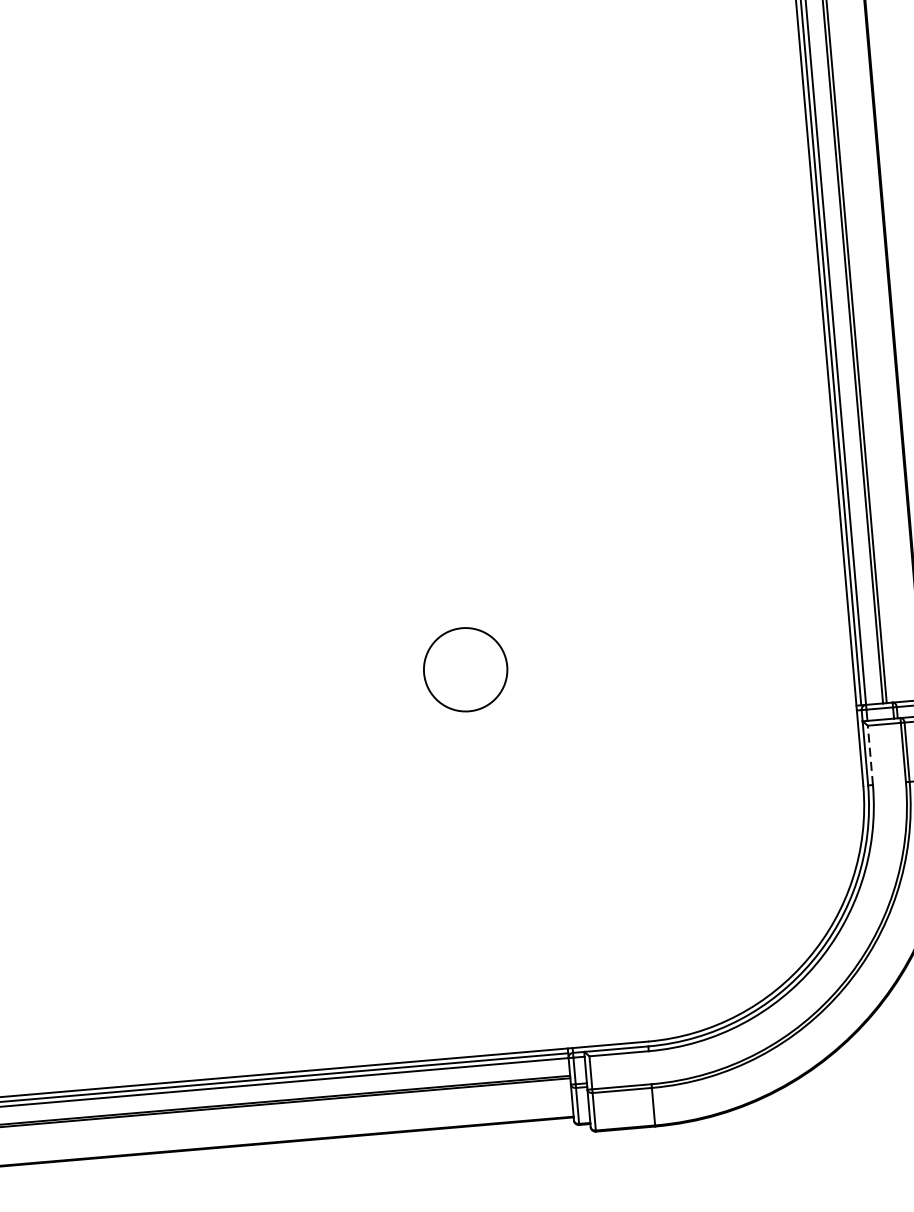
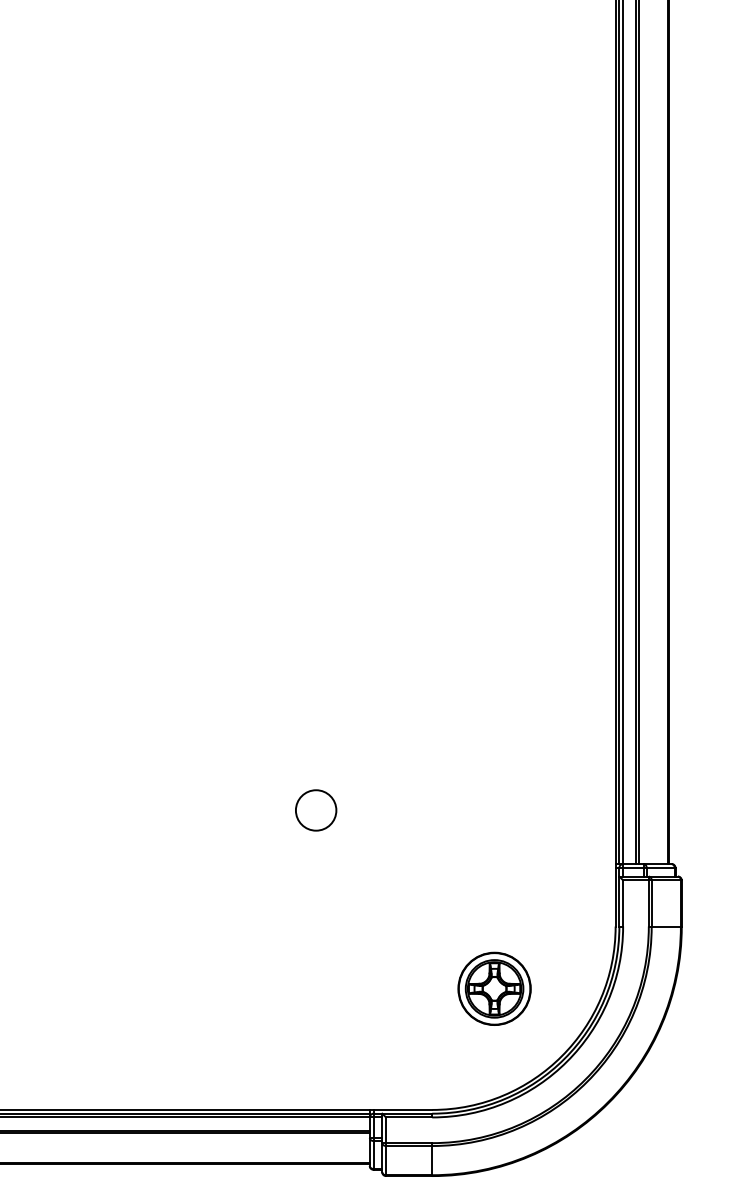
circle: (466, 669) -> (316, 810), size x0.62
line: (870, 754) -> (623, 902), dashed -> solid
part: (714, 878) -> (494, 988), added

